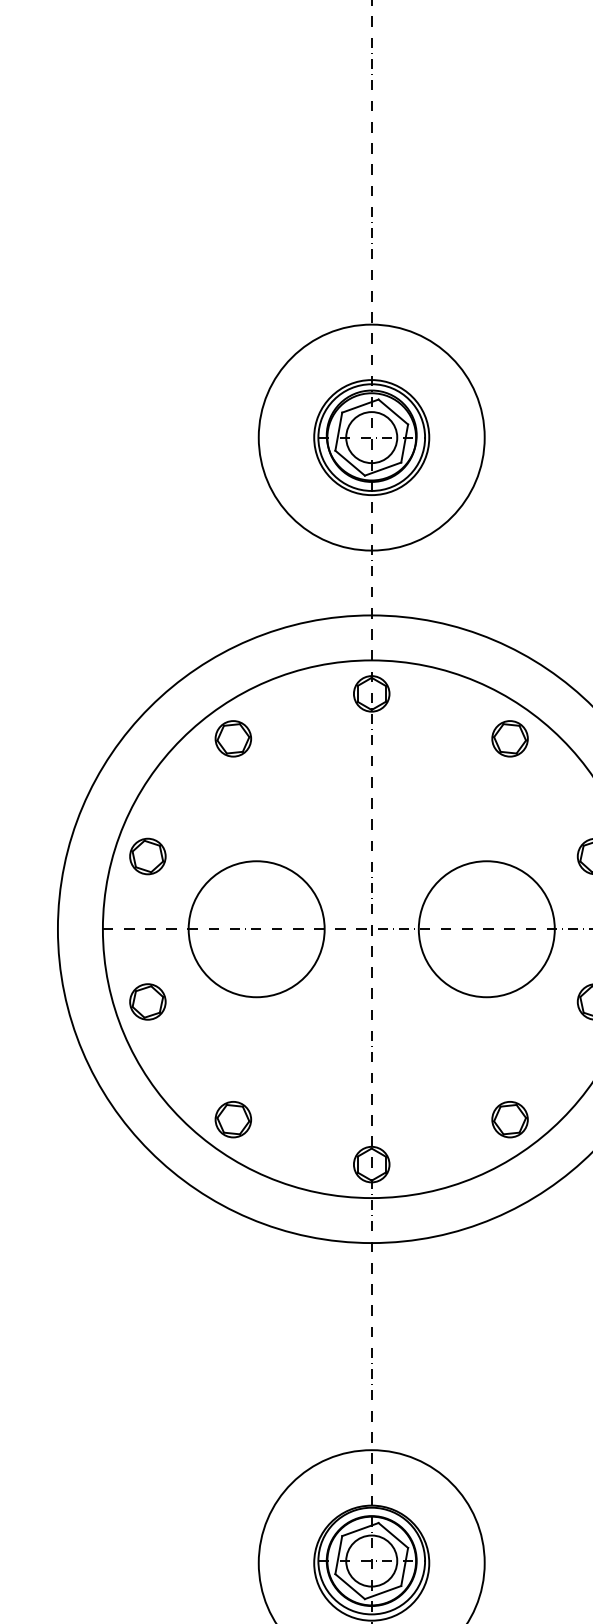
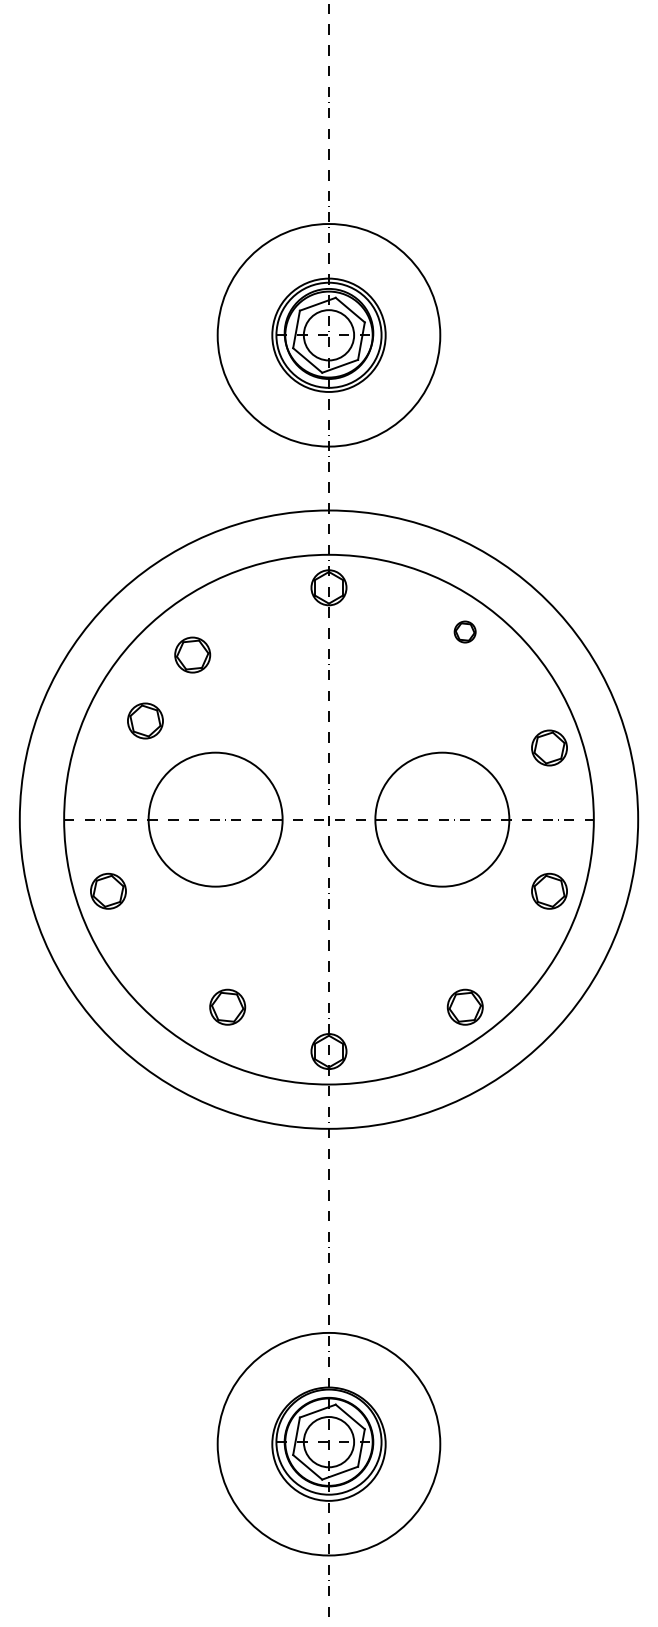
part: (233, 738) -> (192, 654), moved
part: (509, 738) -> (464, 631), size x0.6
part: (147, 855) -> (145, 720), moved
part: (233, 1118) -> (227, 1006), moved

